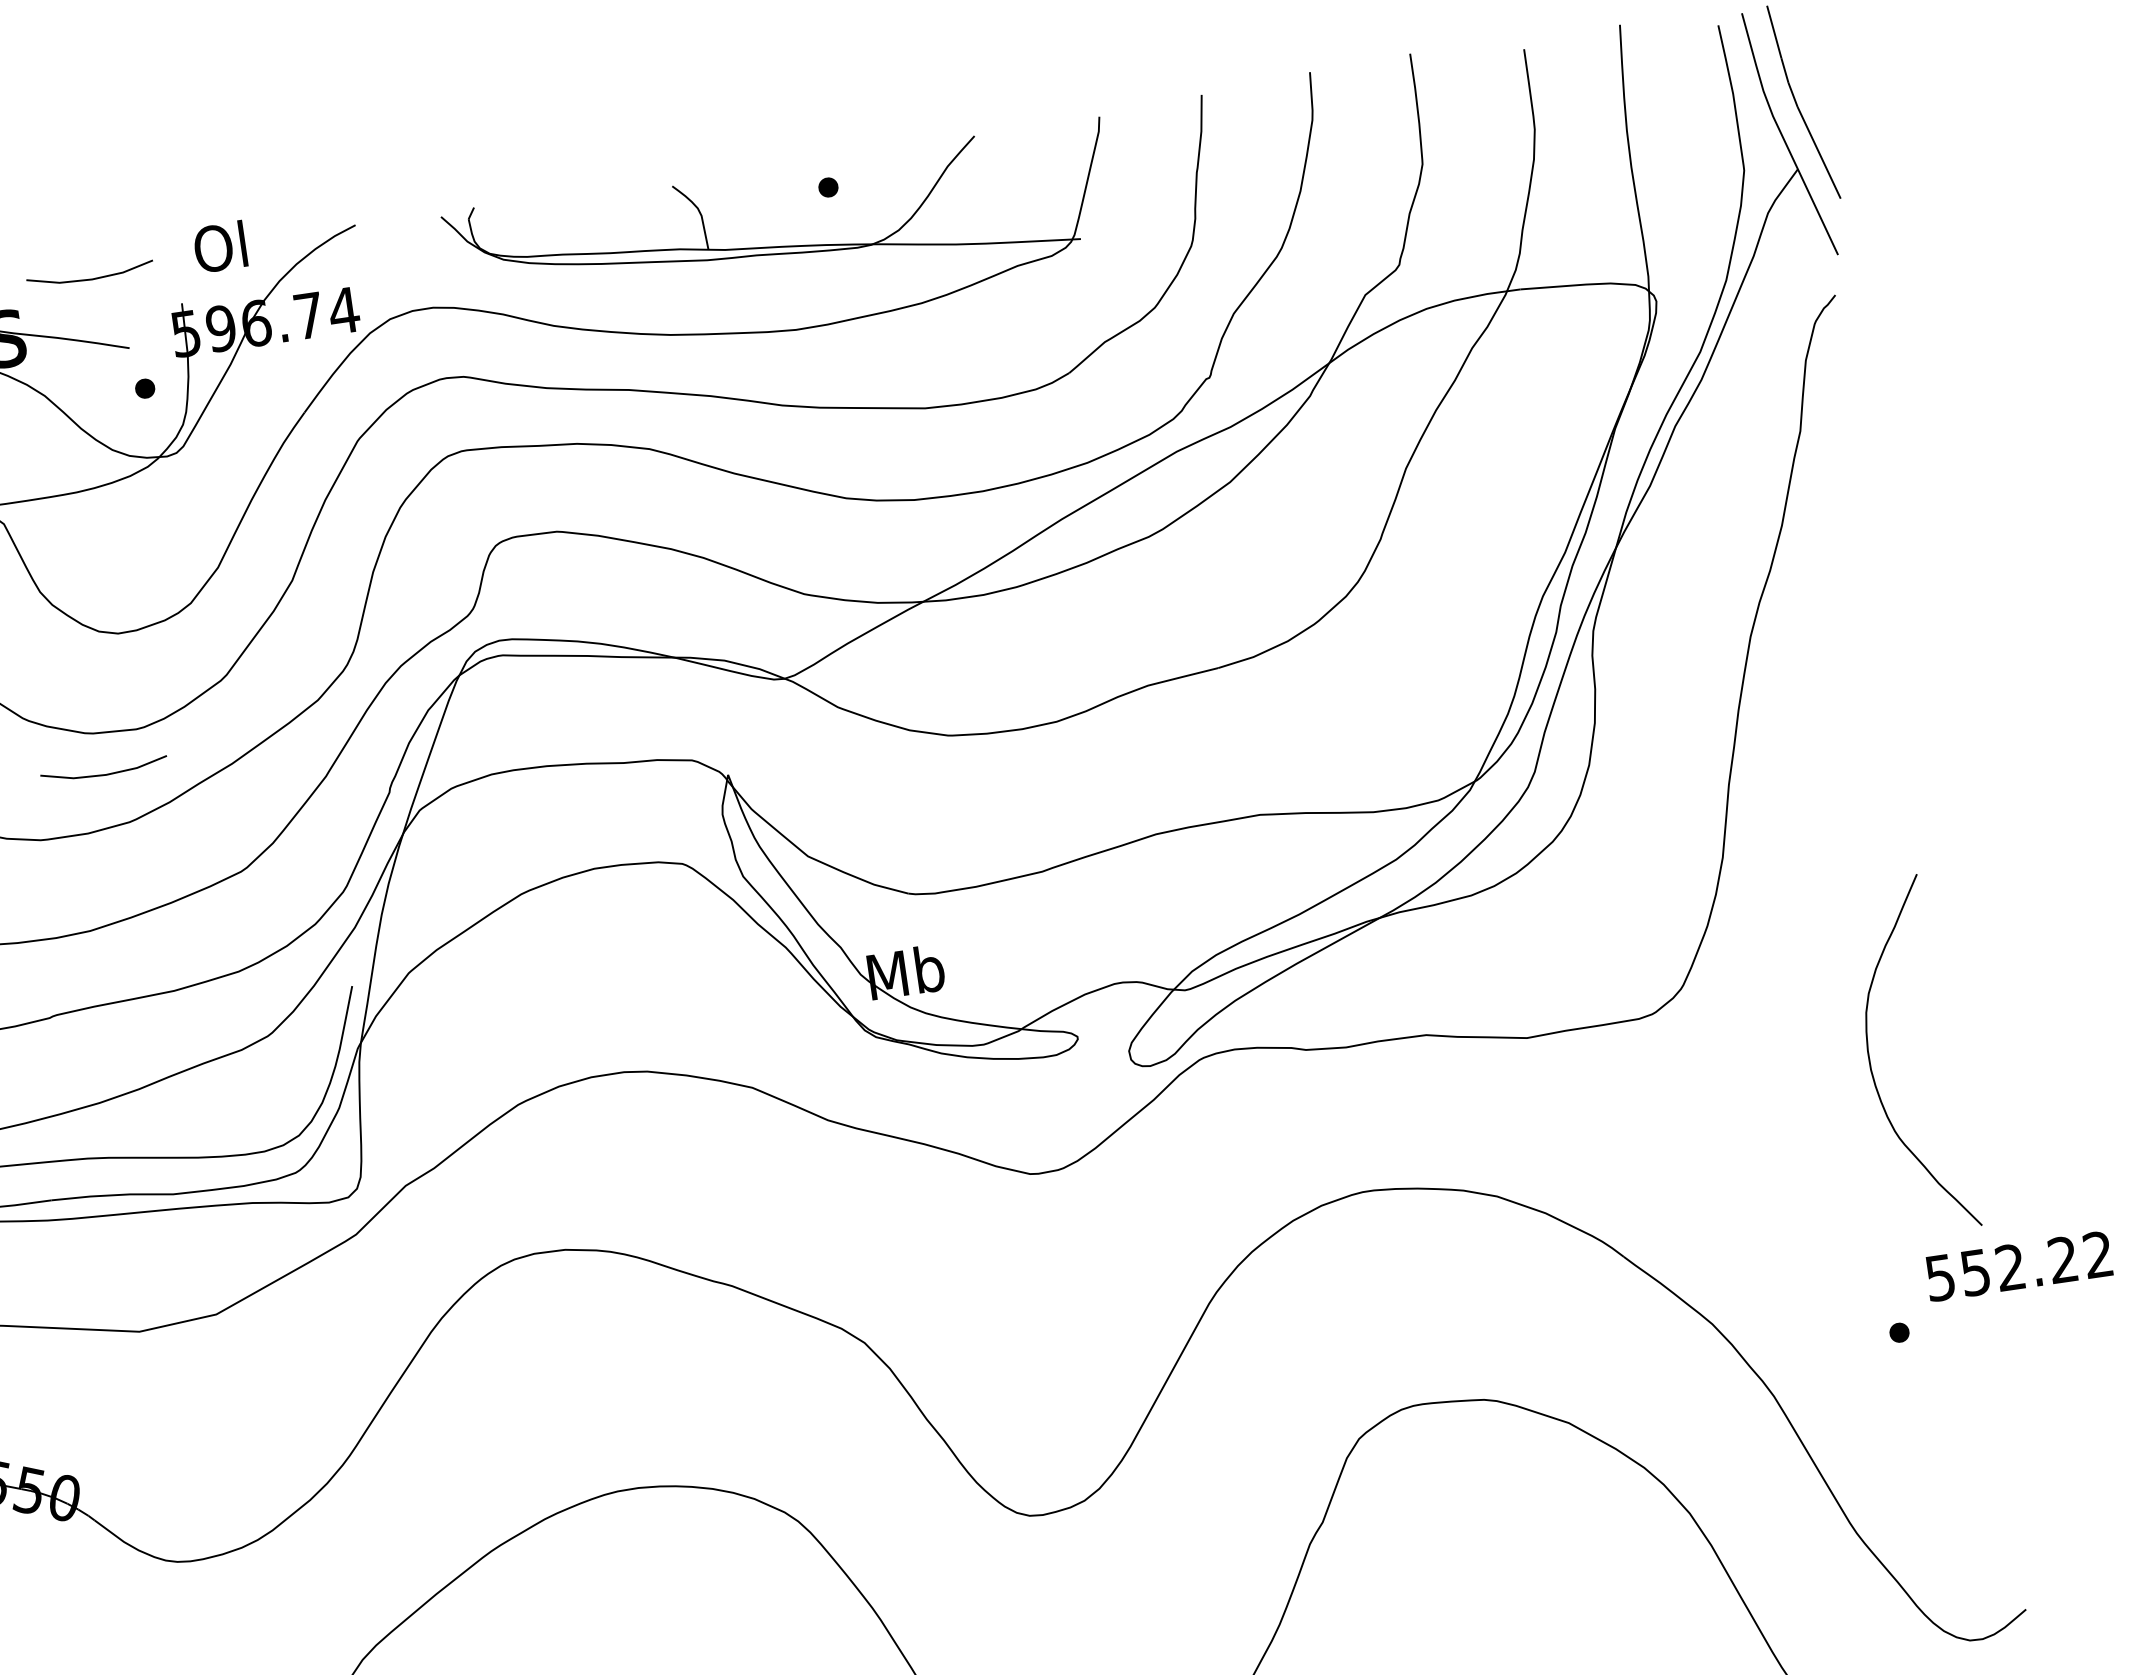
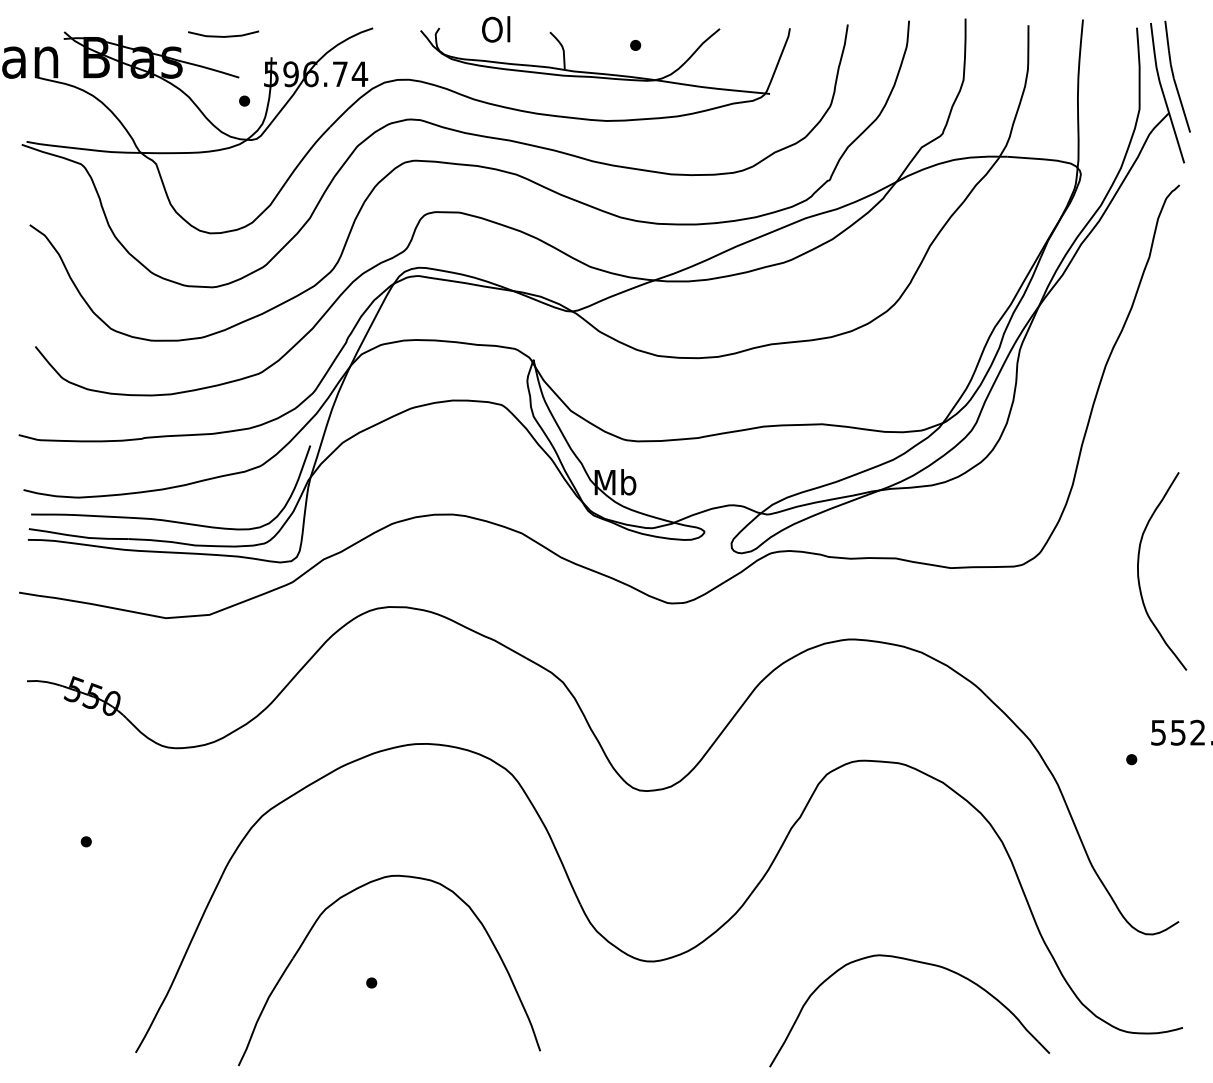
text: (220, 247) -> (496, 29), moved
line: (100, 773) -> (189, 308), removed
curve: (1873, 1070) -> (1139, 576), moved

